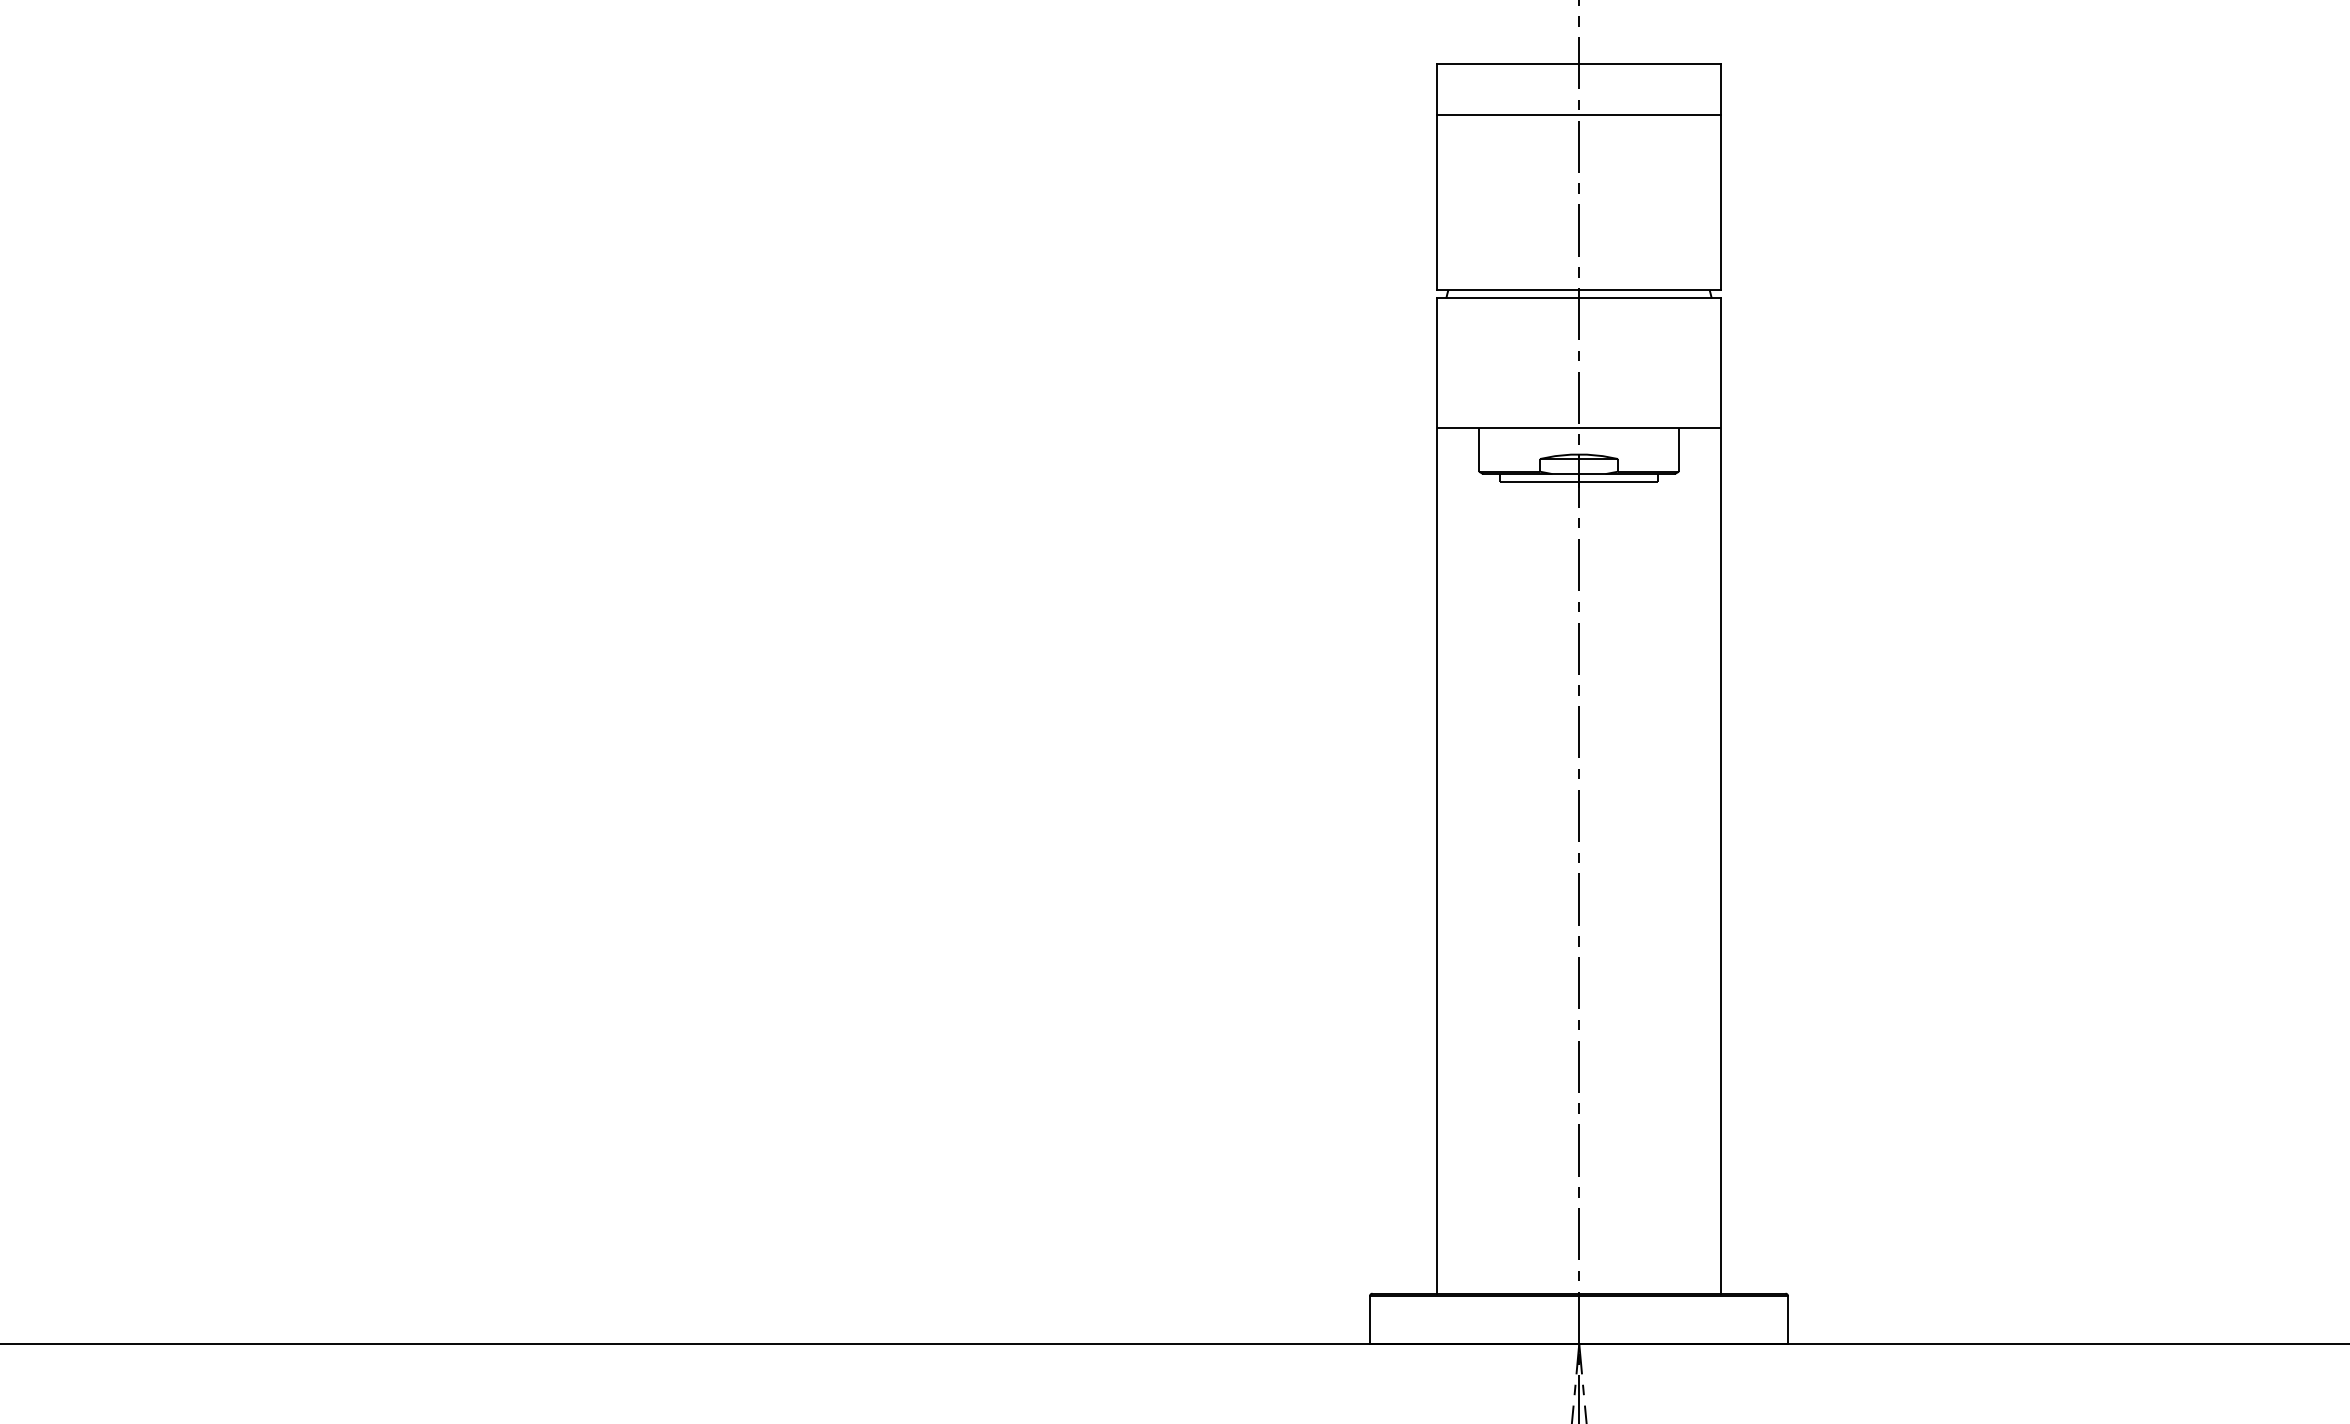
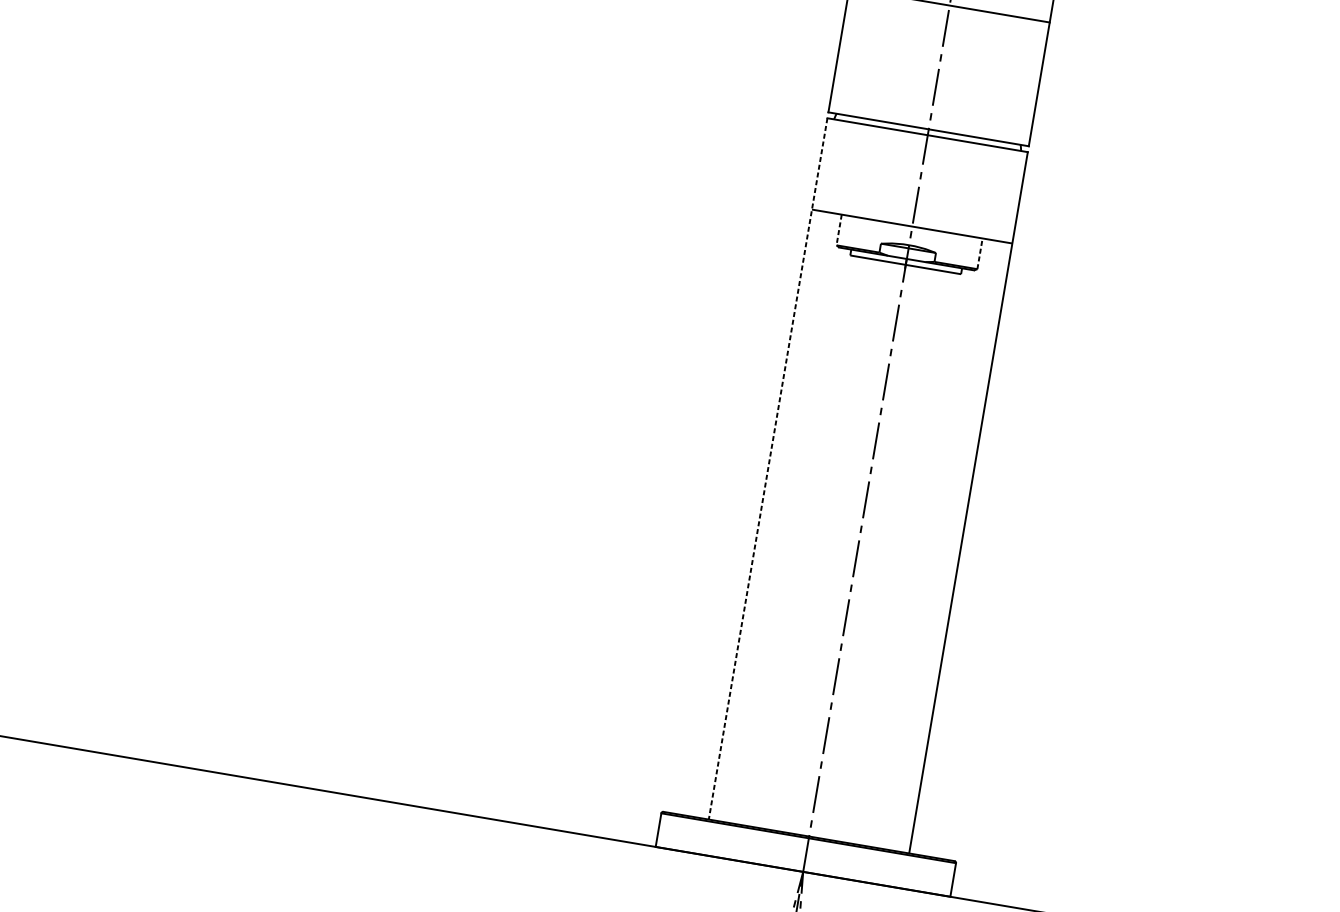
line: (1479, 449) -> (839, 229), solid -> dashed
line: (1678, 449) -> (979, 253), solid -> dashed
line: (1436, 796) -> (767, 469), solid -> dashed

